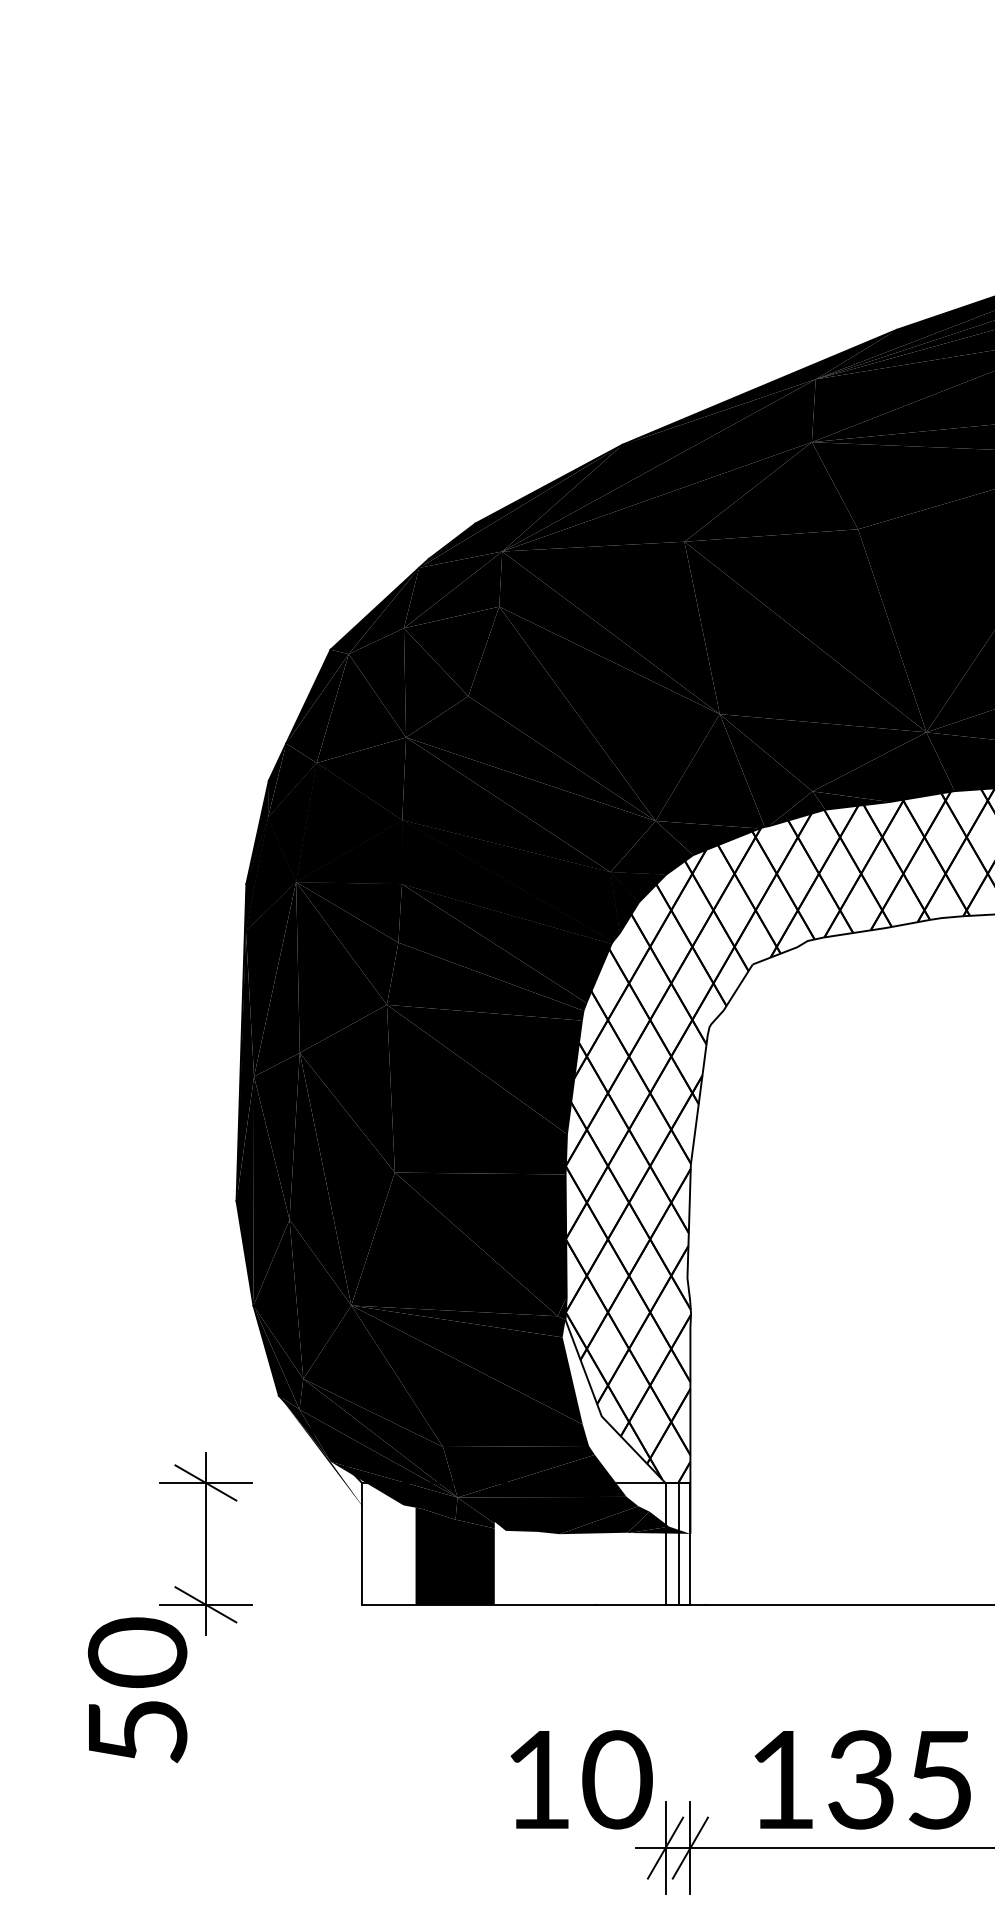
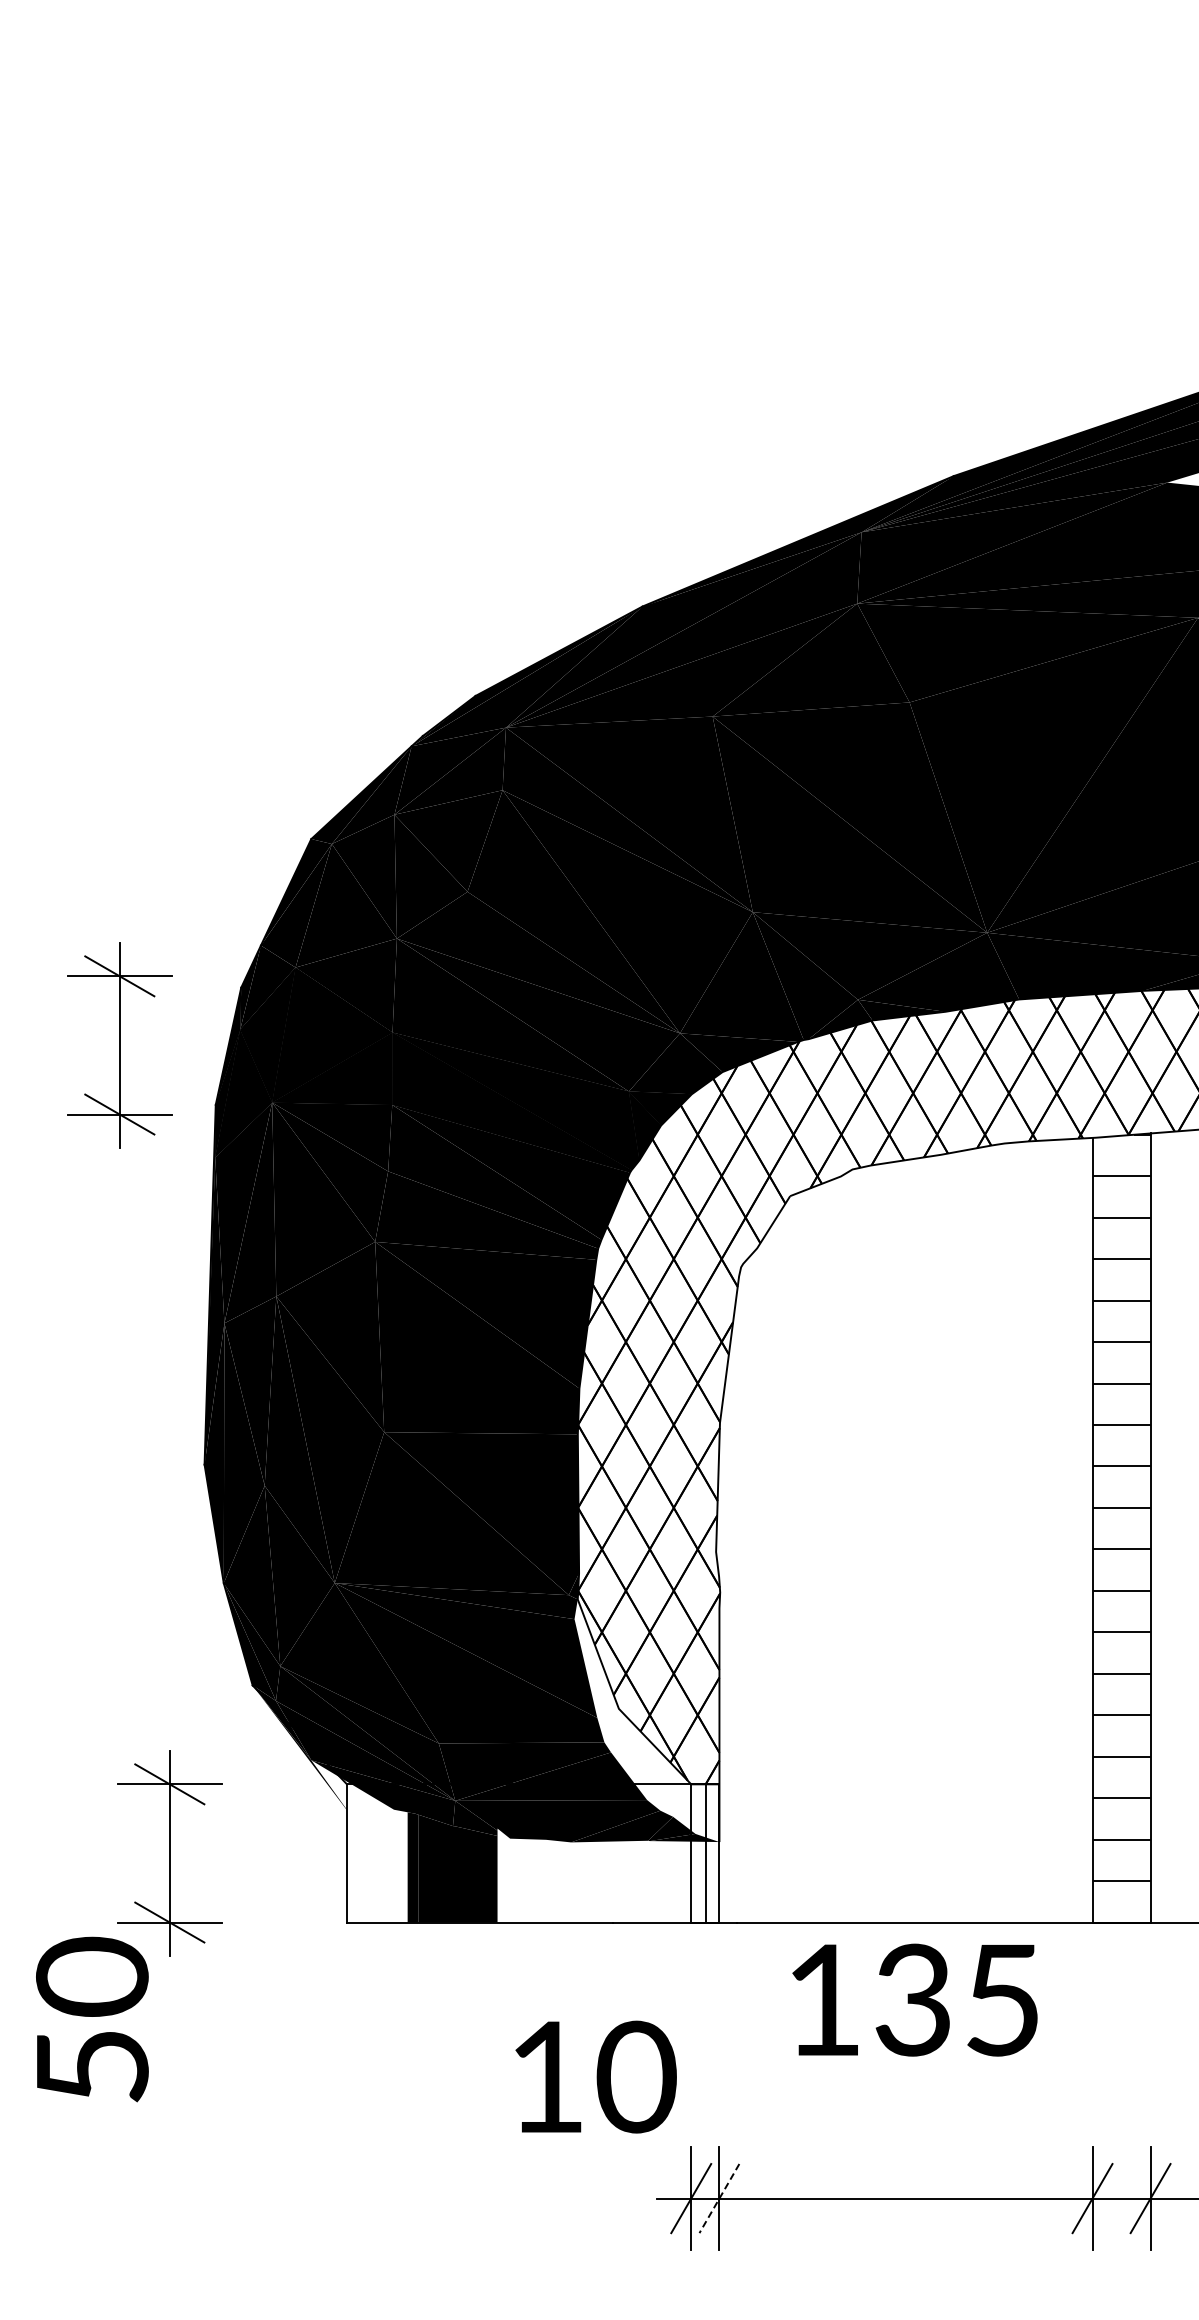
part: (161, 831) -> (119, 1045), added
text: (581, 1779) -> (595, 2076), moved
text: (862, 1779) -> (914, 1999), moved
line: (690, 1848) -> (719, 2198), solid -> dashed

